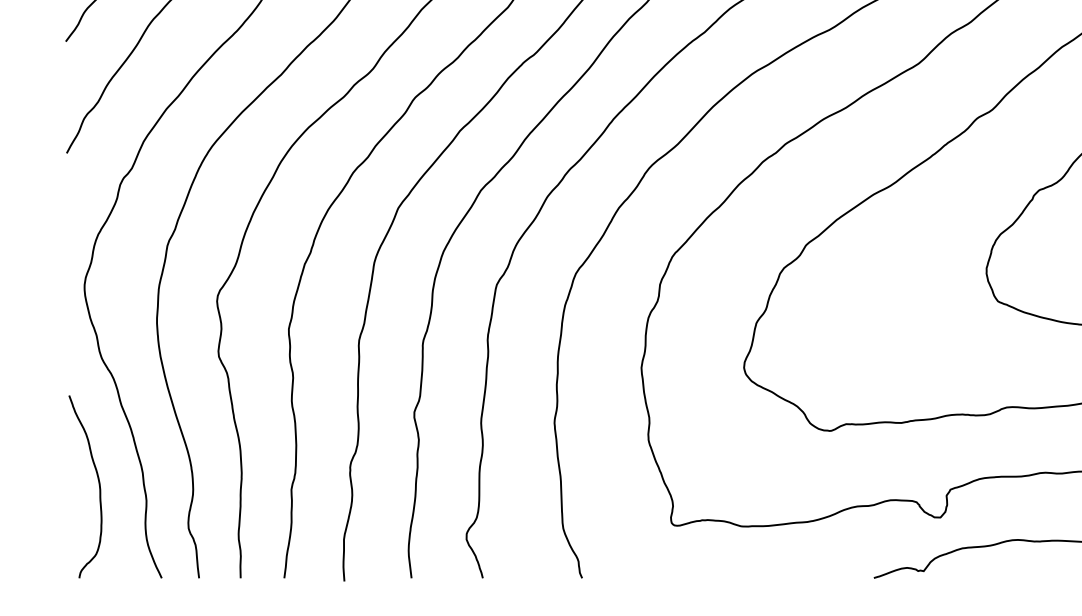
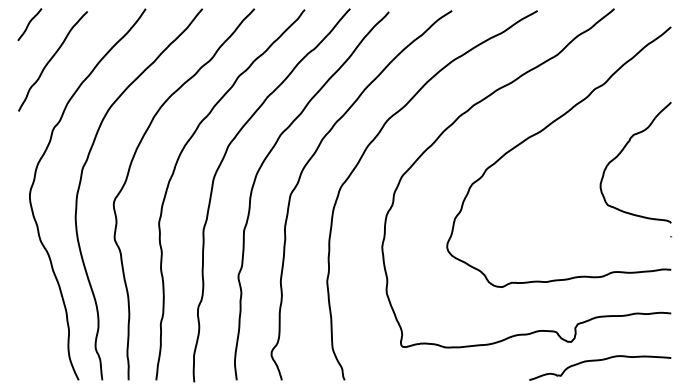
curve: (98, 486) -> (38, 322), removed

